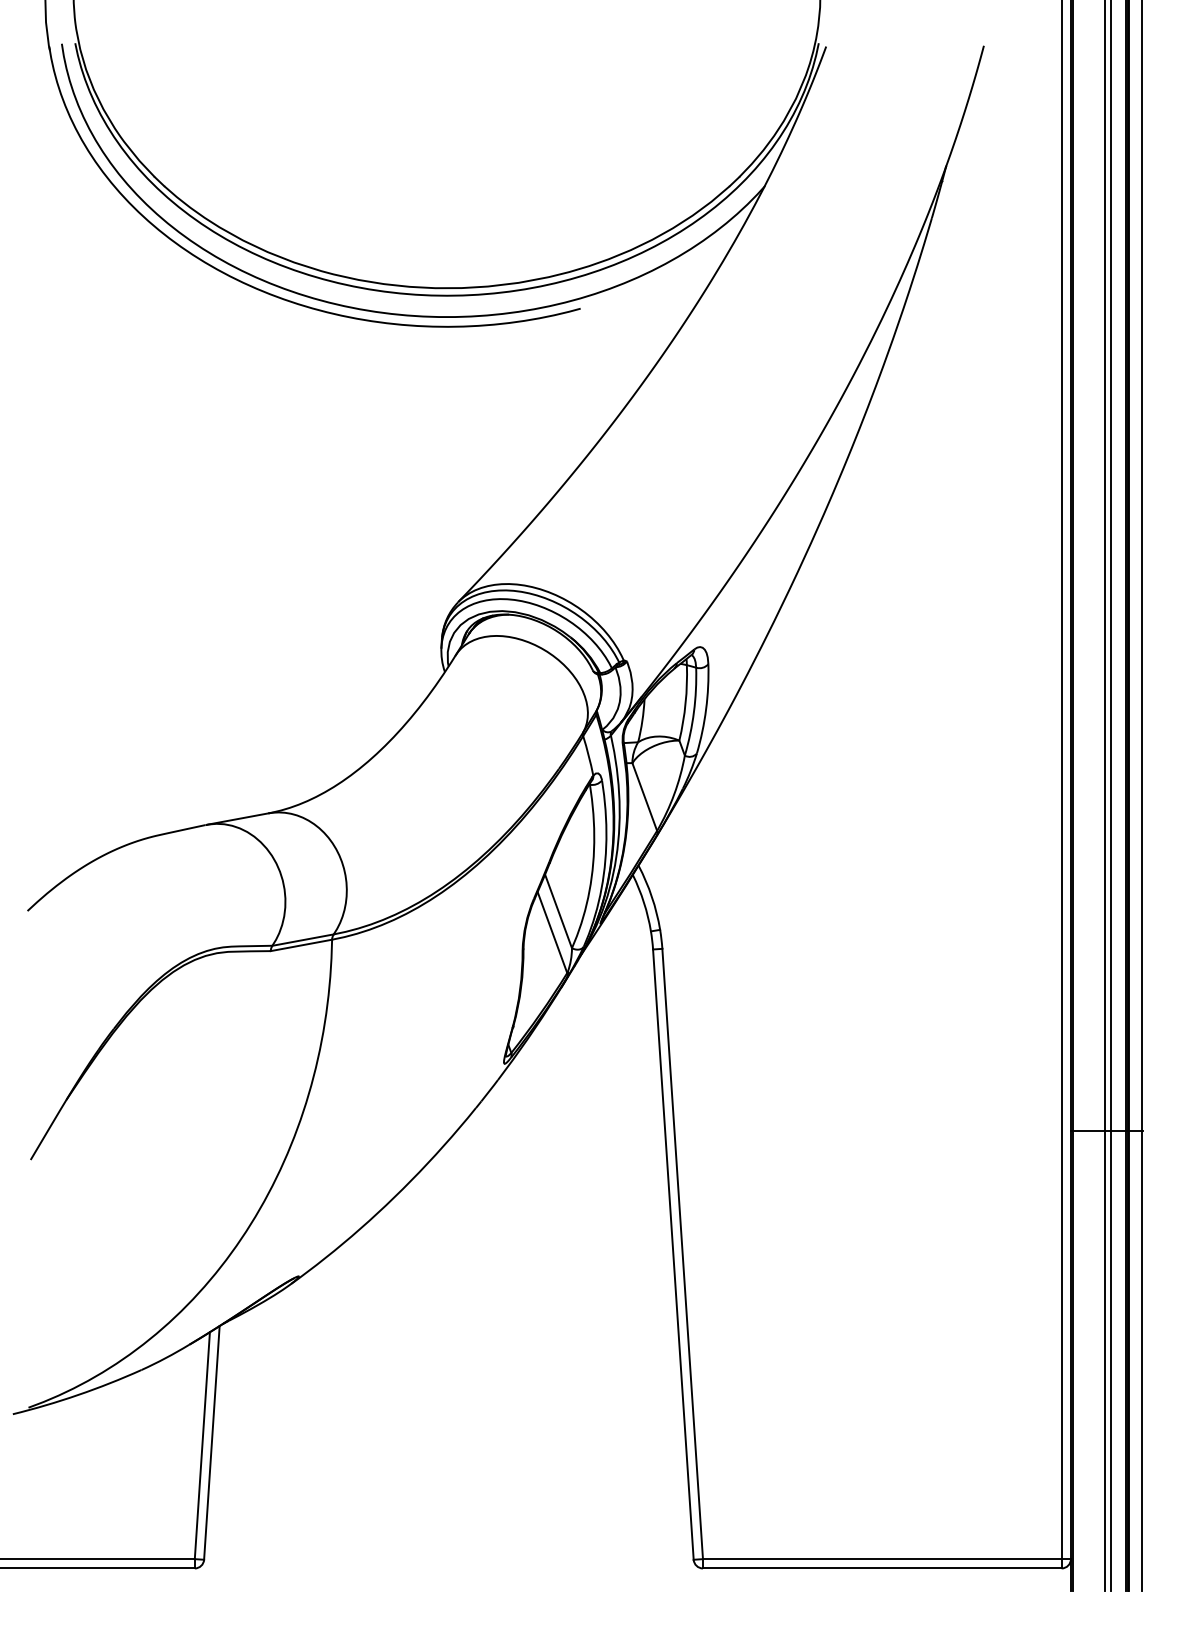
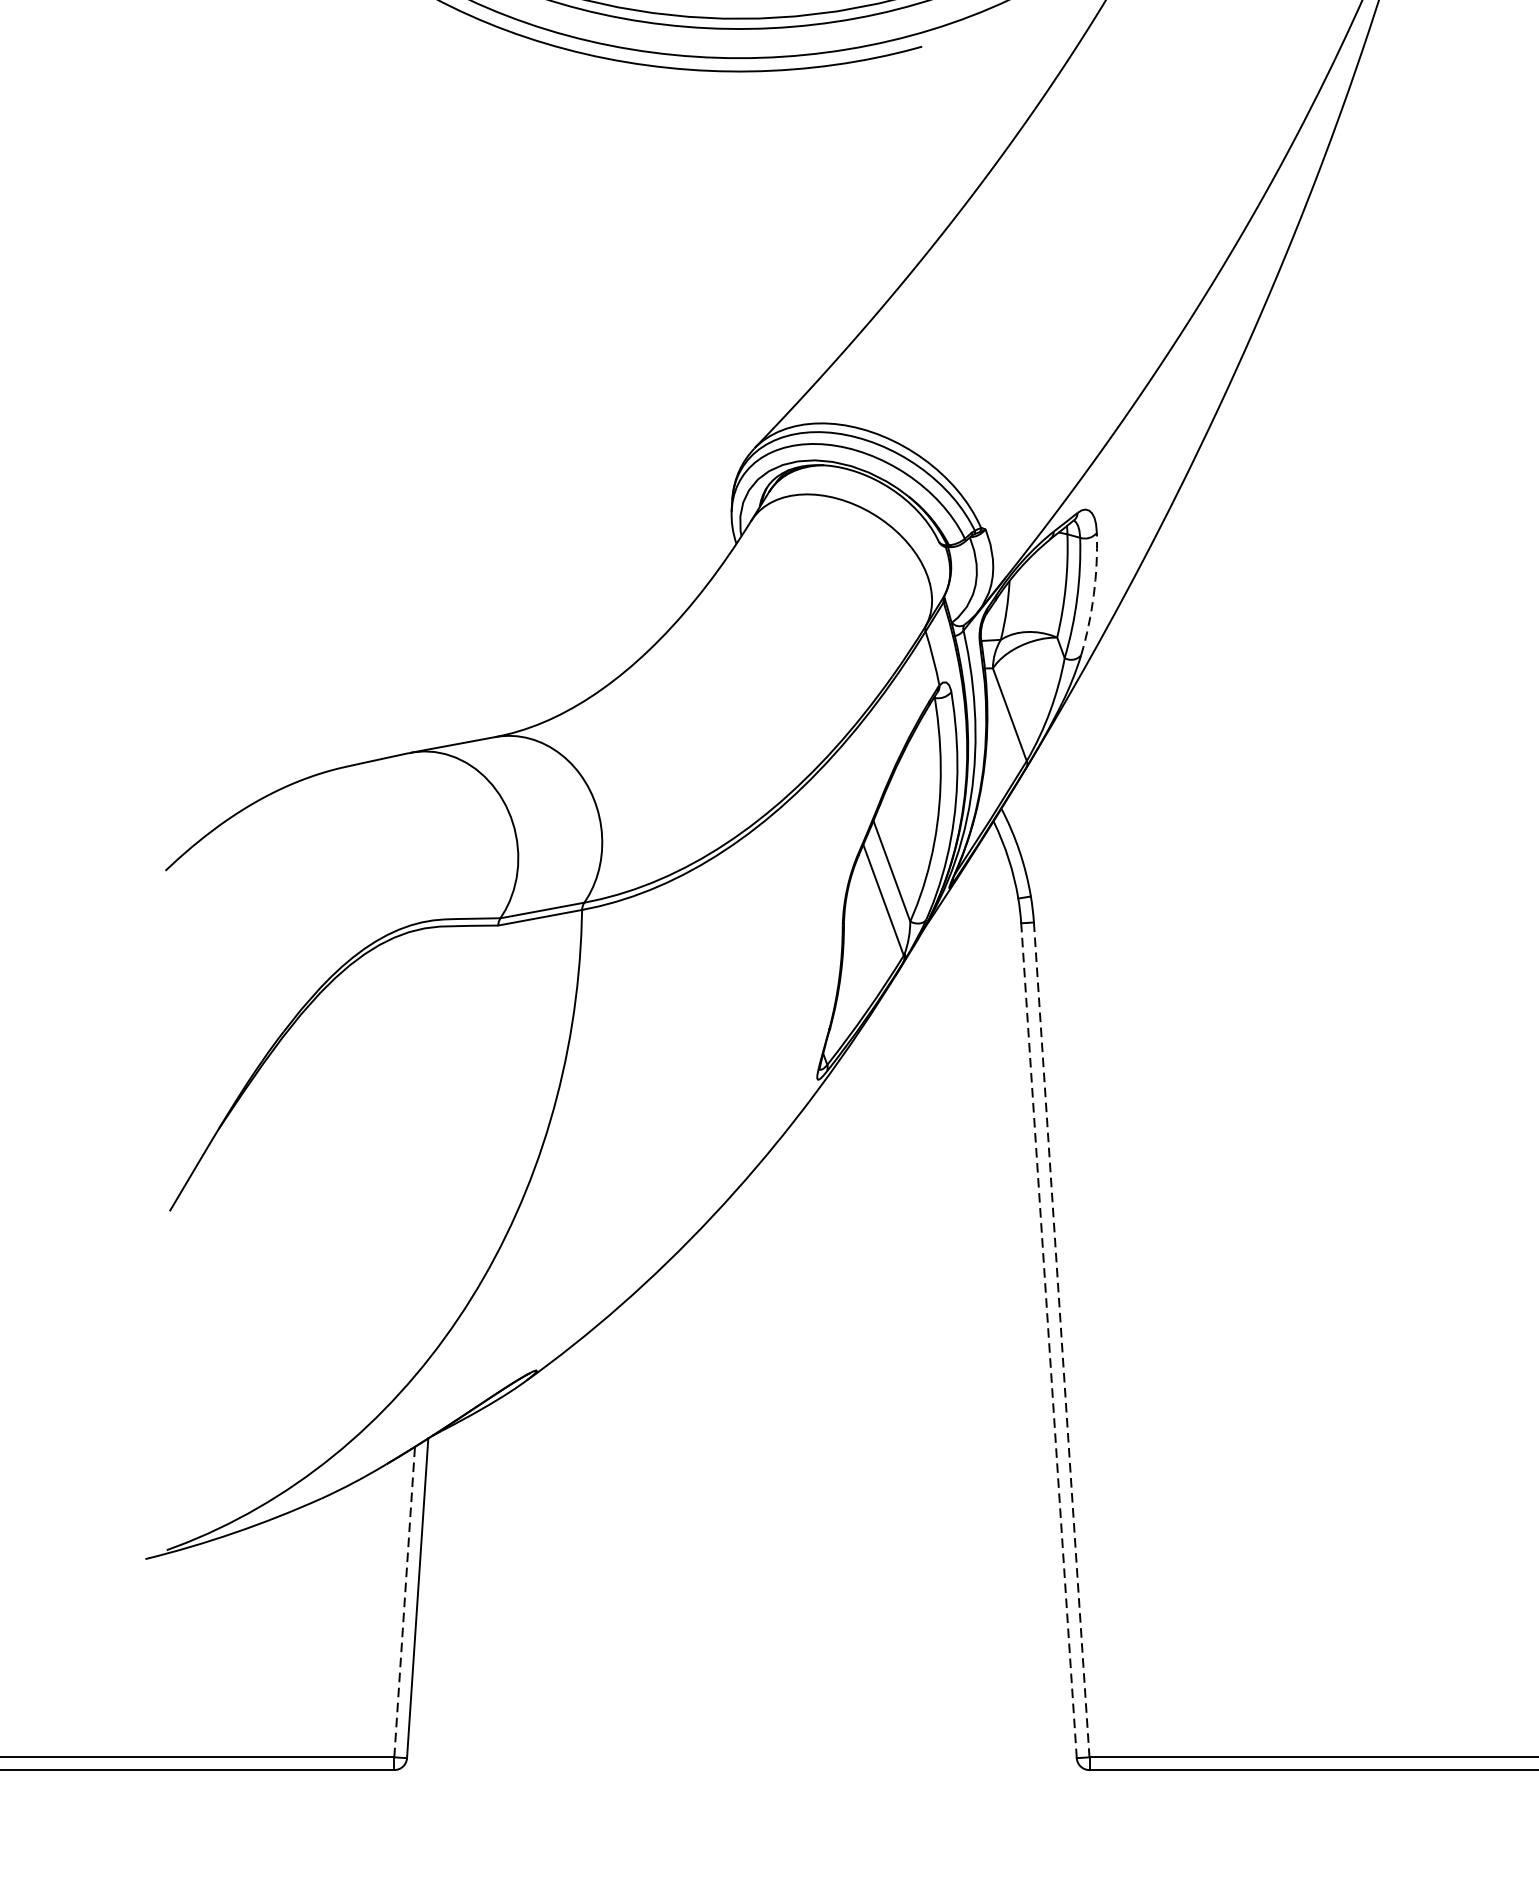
arc: (706, 709) -> (1094, 595), solid -> dashed
line: (673, 1254) -> (1049, 1340), solid -> dashed
line: (682, 1254) -> (1061, 1340), solid -> dashed
line: (202, 1445) -> (404, 1601), solid -> dashed

